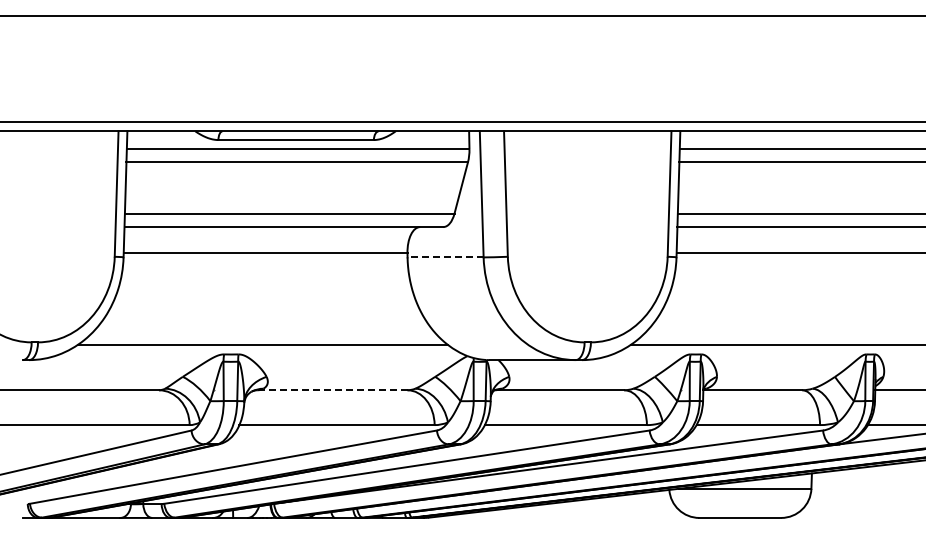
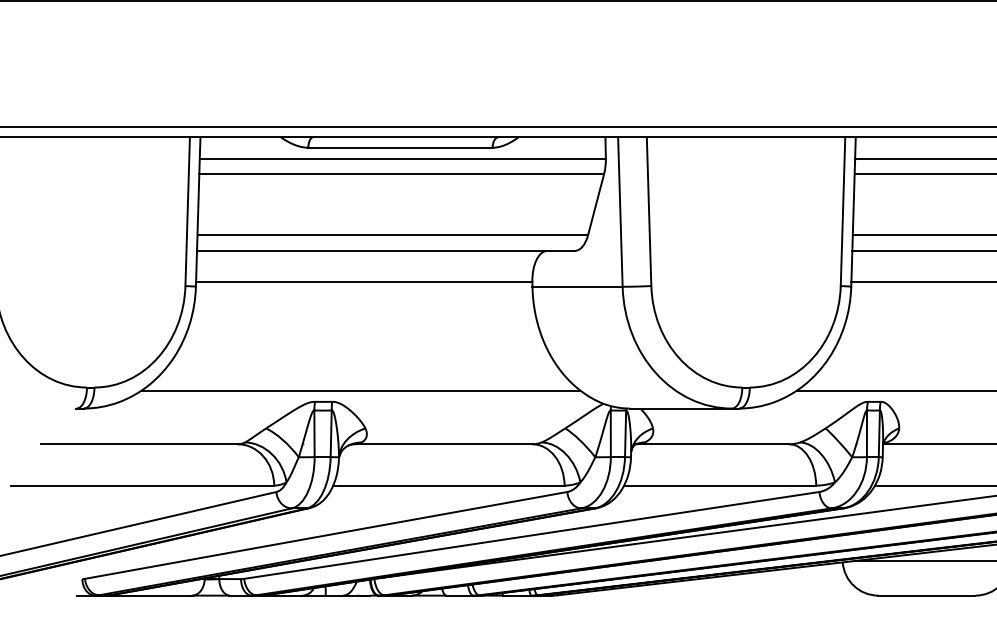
line: (445, 257) -> (577, 286), dashed -> solid
line: (332, 390) -> (443, 444), dashed -> solid

